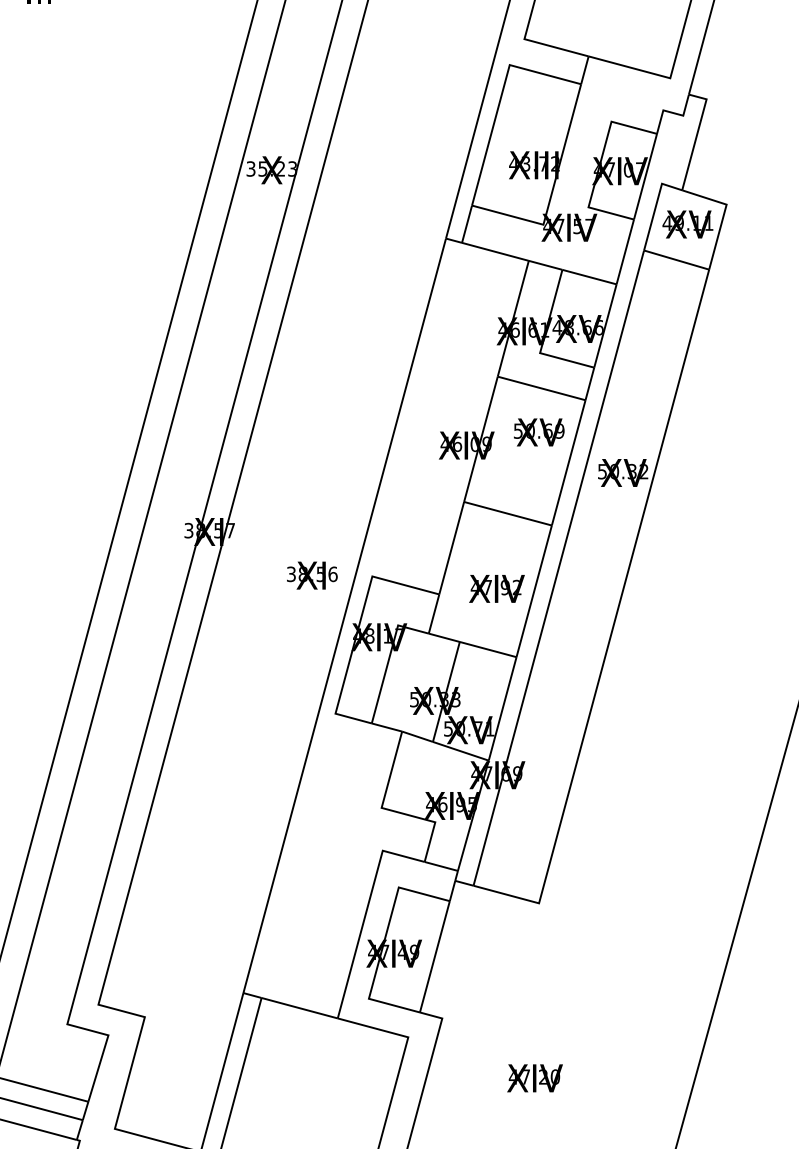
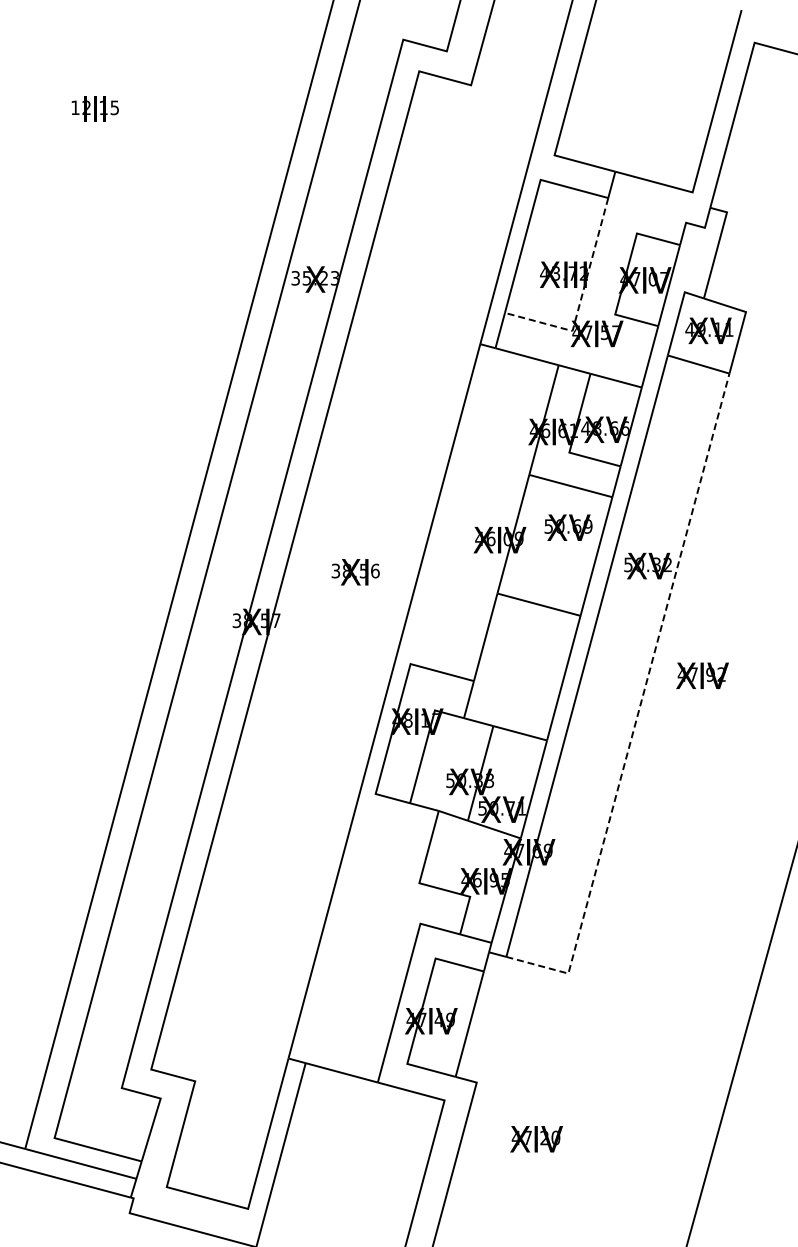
line: (552, 191) -> (581, 299), solid -> dashed
text: (312, 575) -> (355, 572), moved
text: (496, 588) -> (702, 675), moved
line: (615, 620) -> (640, 705), solid -> dashed
text: (534, 1078) -> (536, 1139), moved

